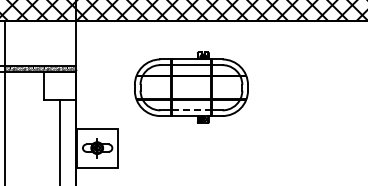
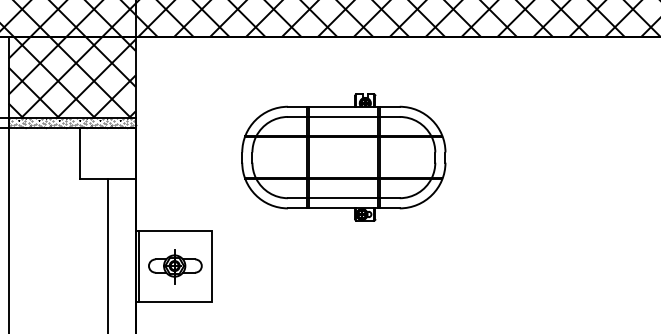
hatch: (39, 42) -> (70, 76), added
line: (191, 110) -> (343, 198), dashed -> solid

